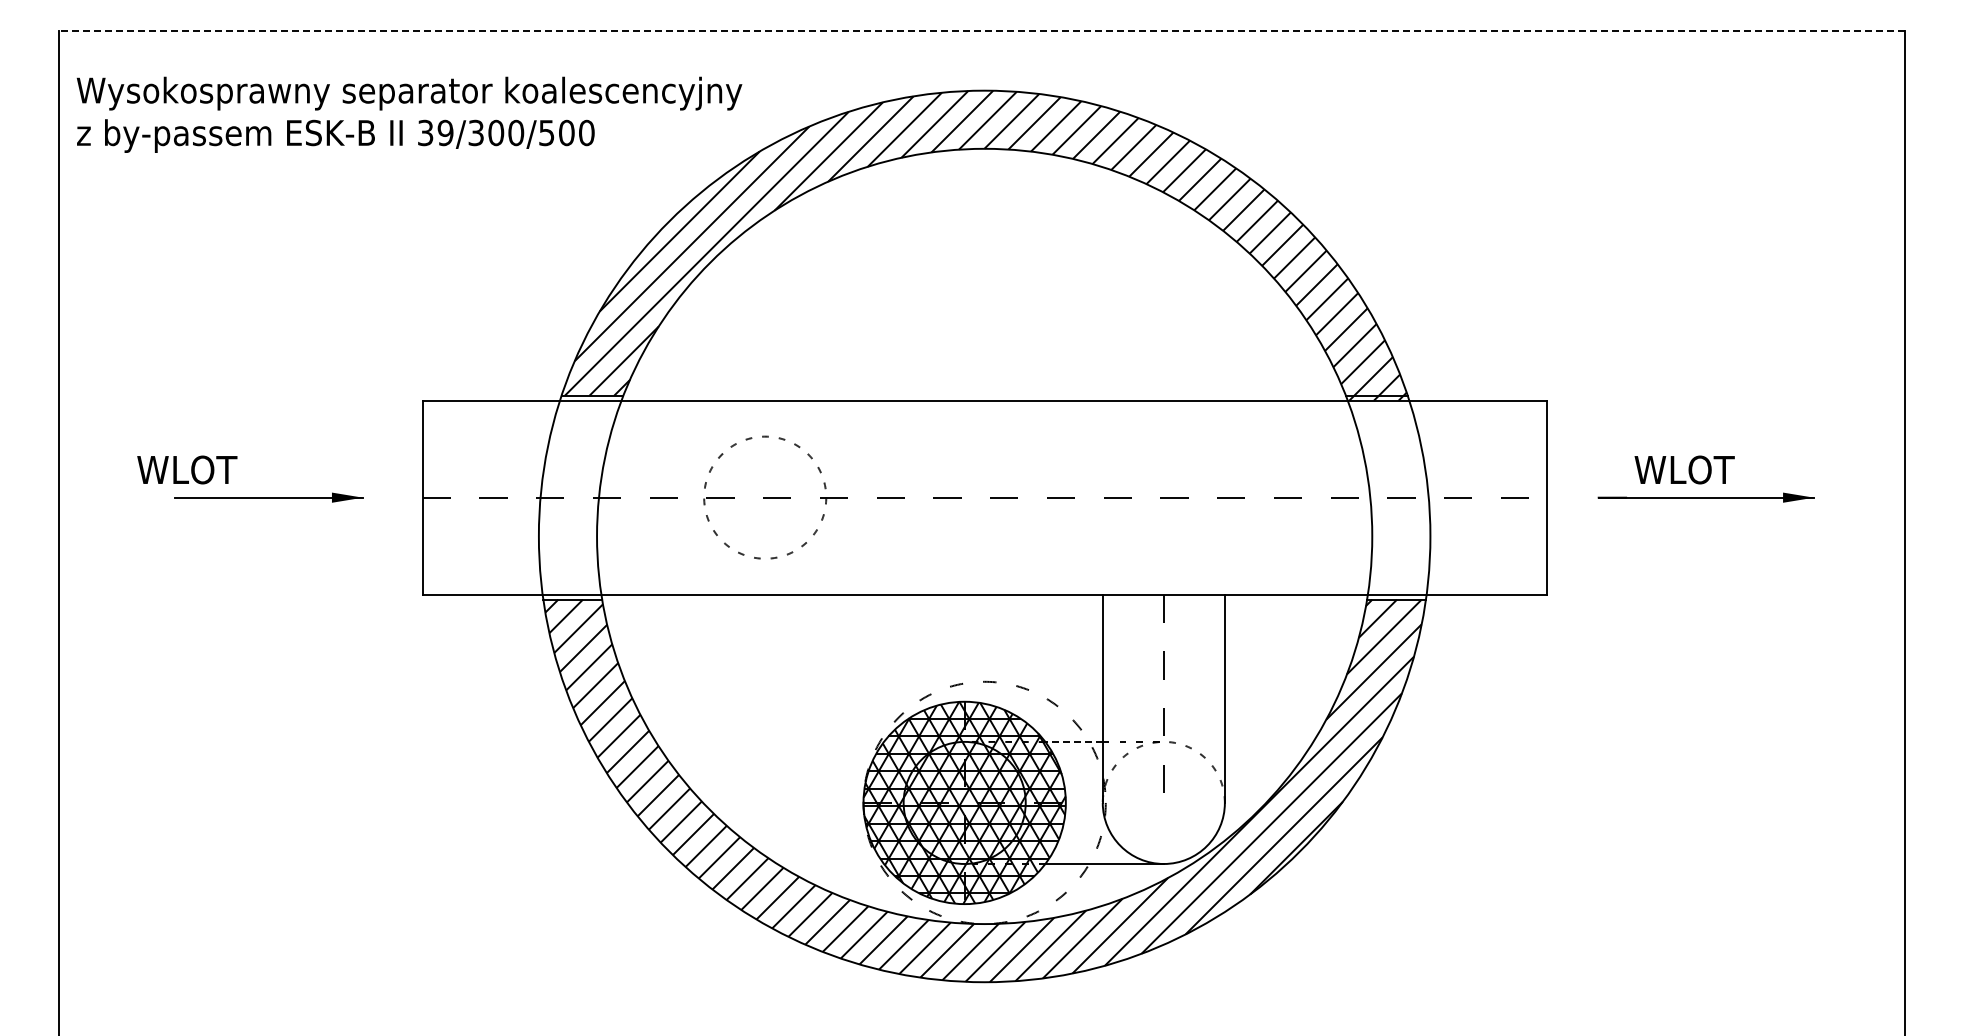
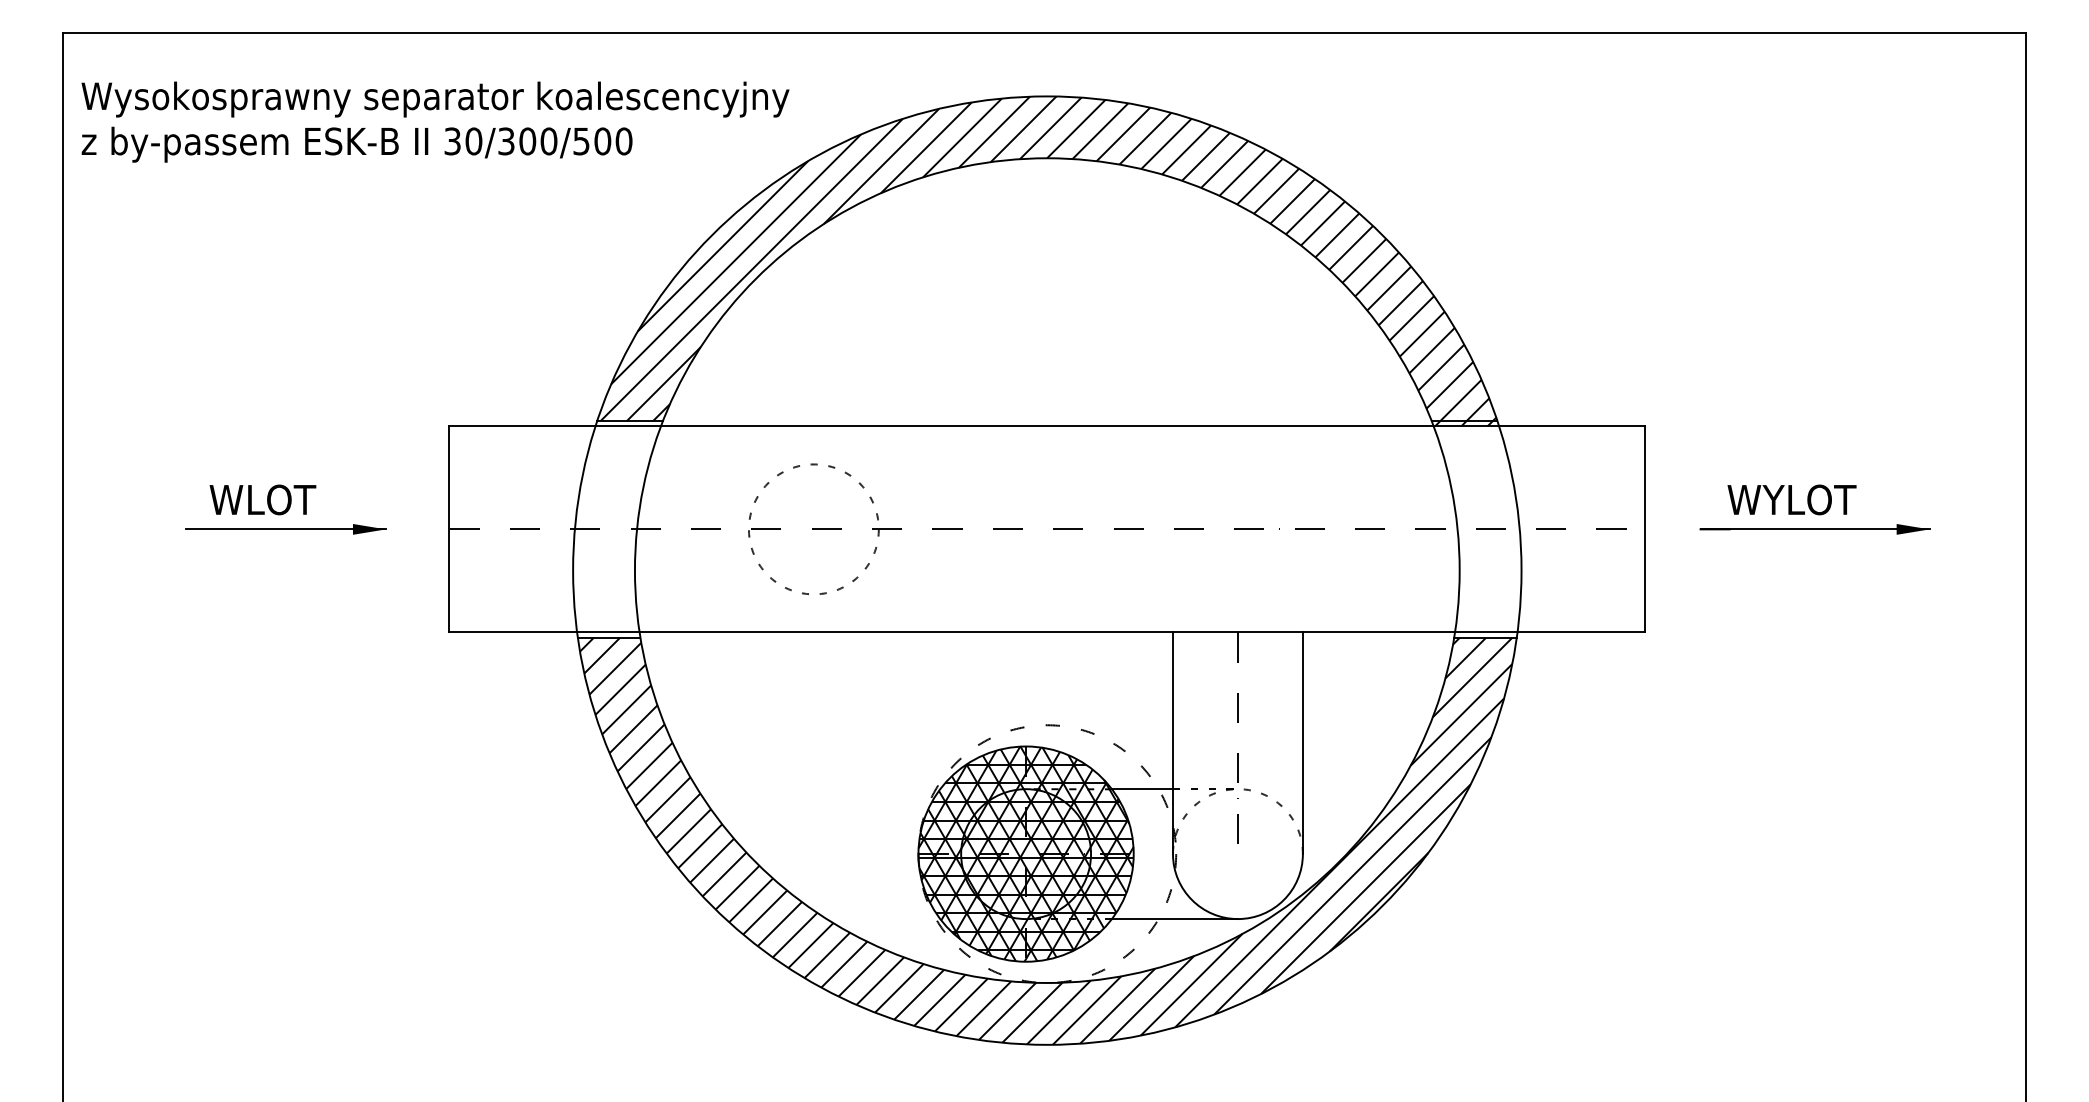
line: (981, 30) -> (1043, 32), dashed -> solid
text: (445, 133) -> (473, 141), 39/300/500 -> 30/300/500
text: (187, 469) -> (263, 499), moved
text: (1684, 469) -> (1791, 499), WLOT -> WYLOT
line: (1074, 742) -> (1142, 789), dashed -> solid

